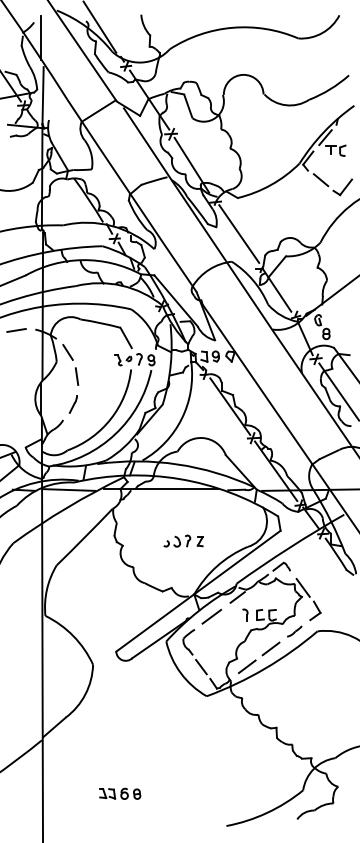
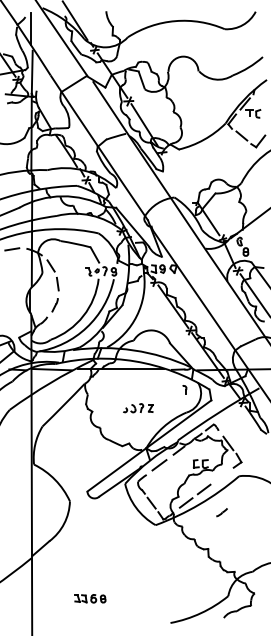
line: (239, 233) -> (180, 176), removed
part: (245, 614) -> (184, 389), moved
part: (294, 631) -> (221, 512), moved

